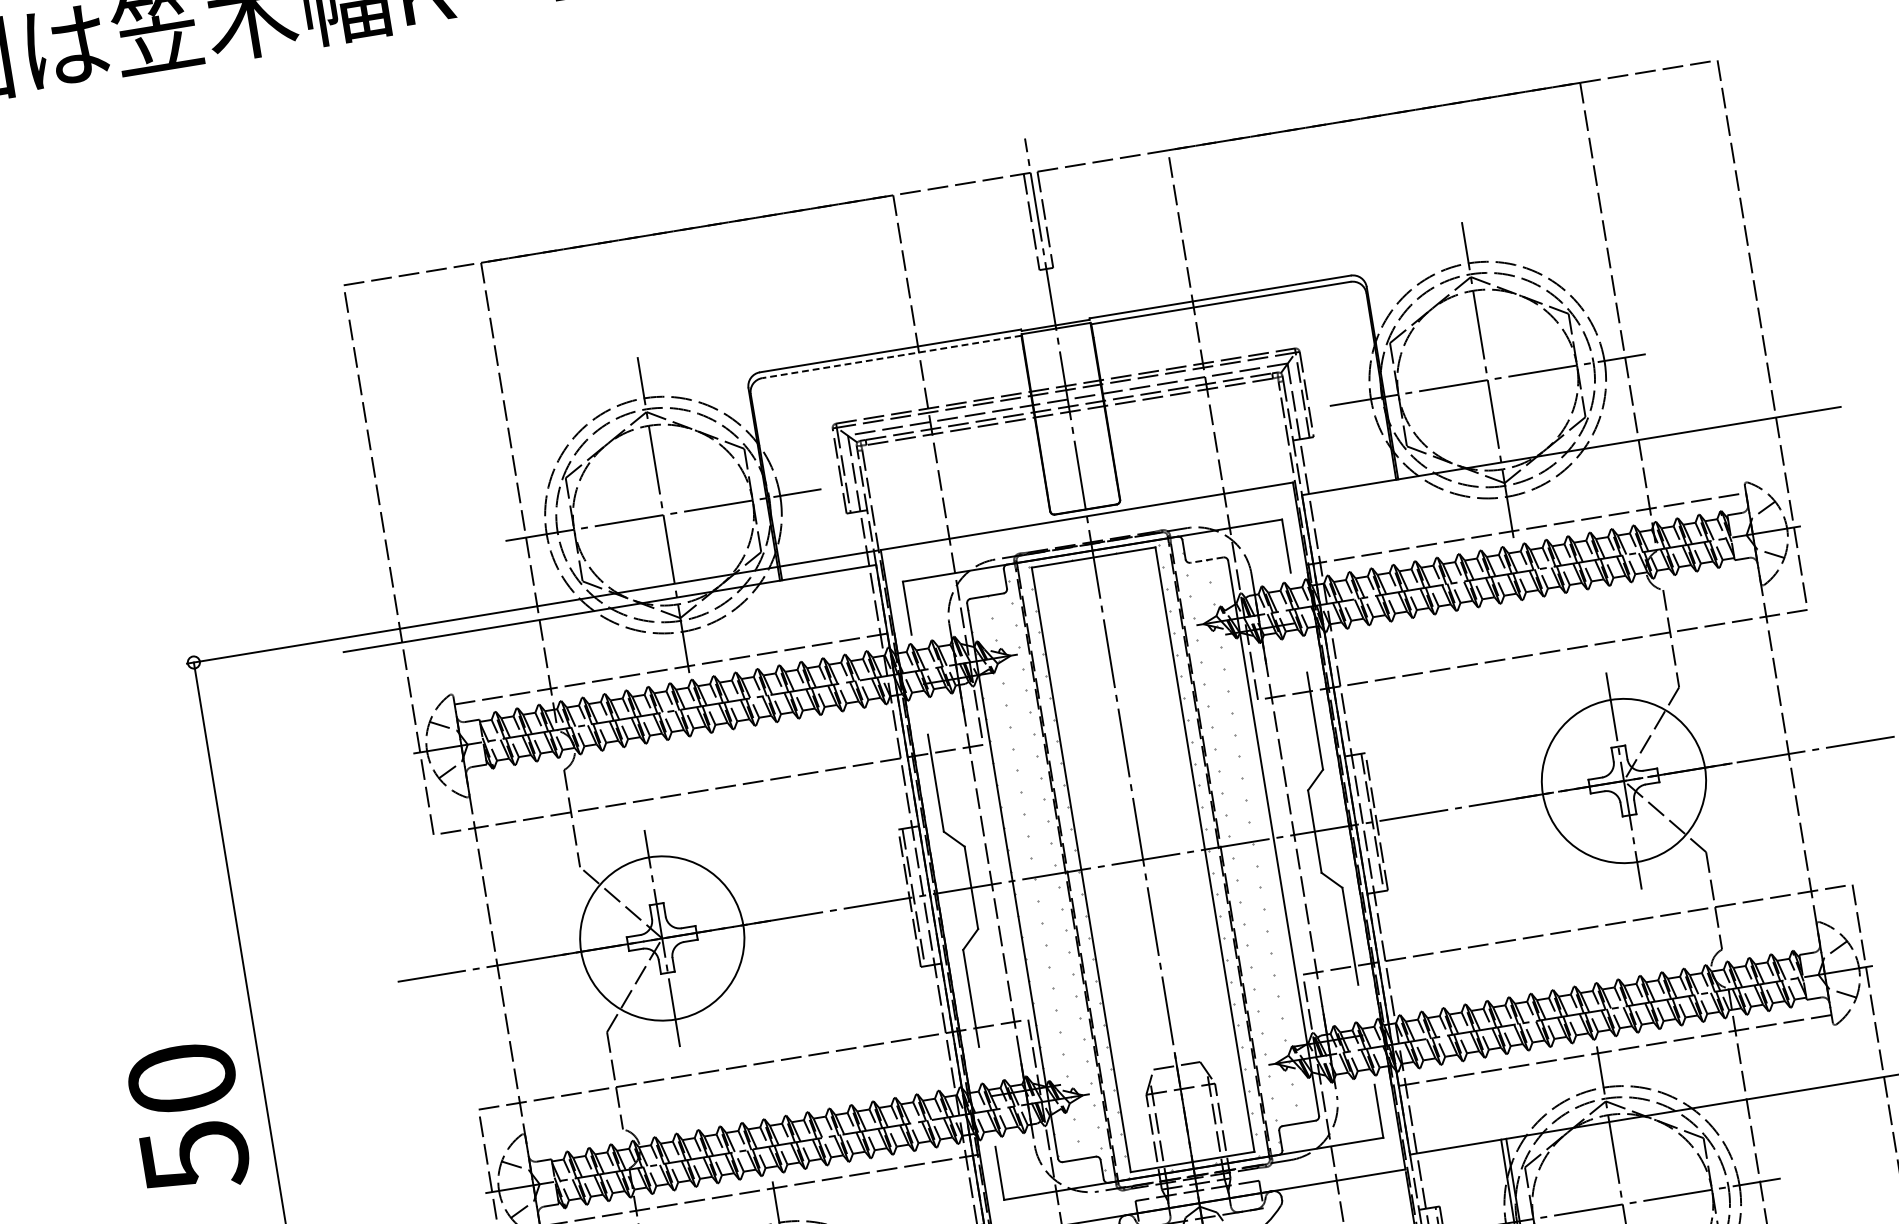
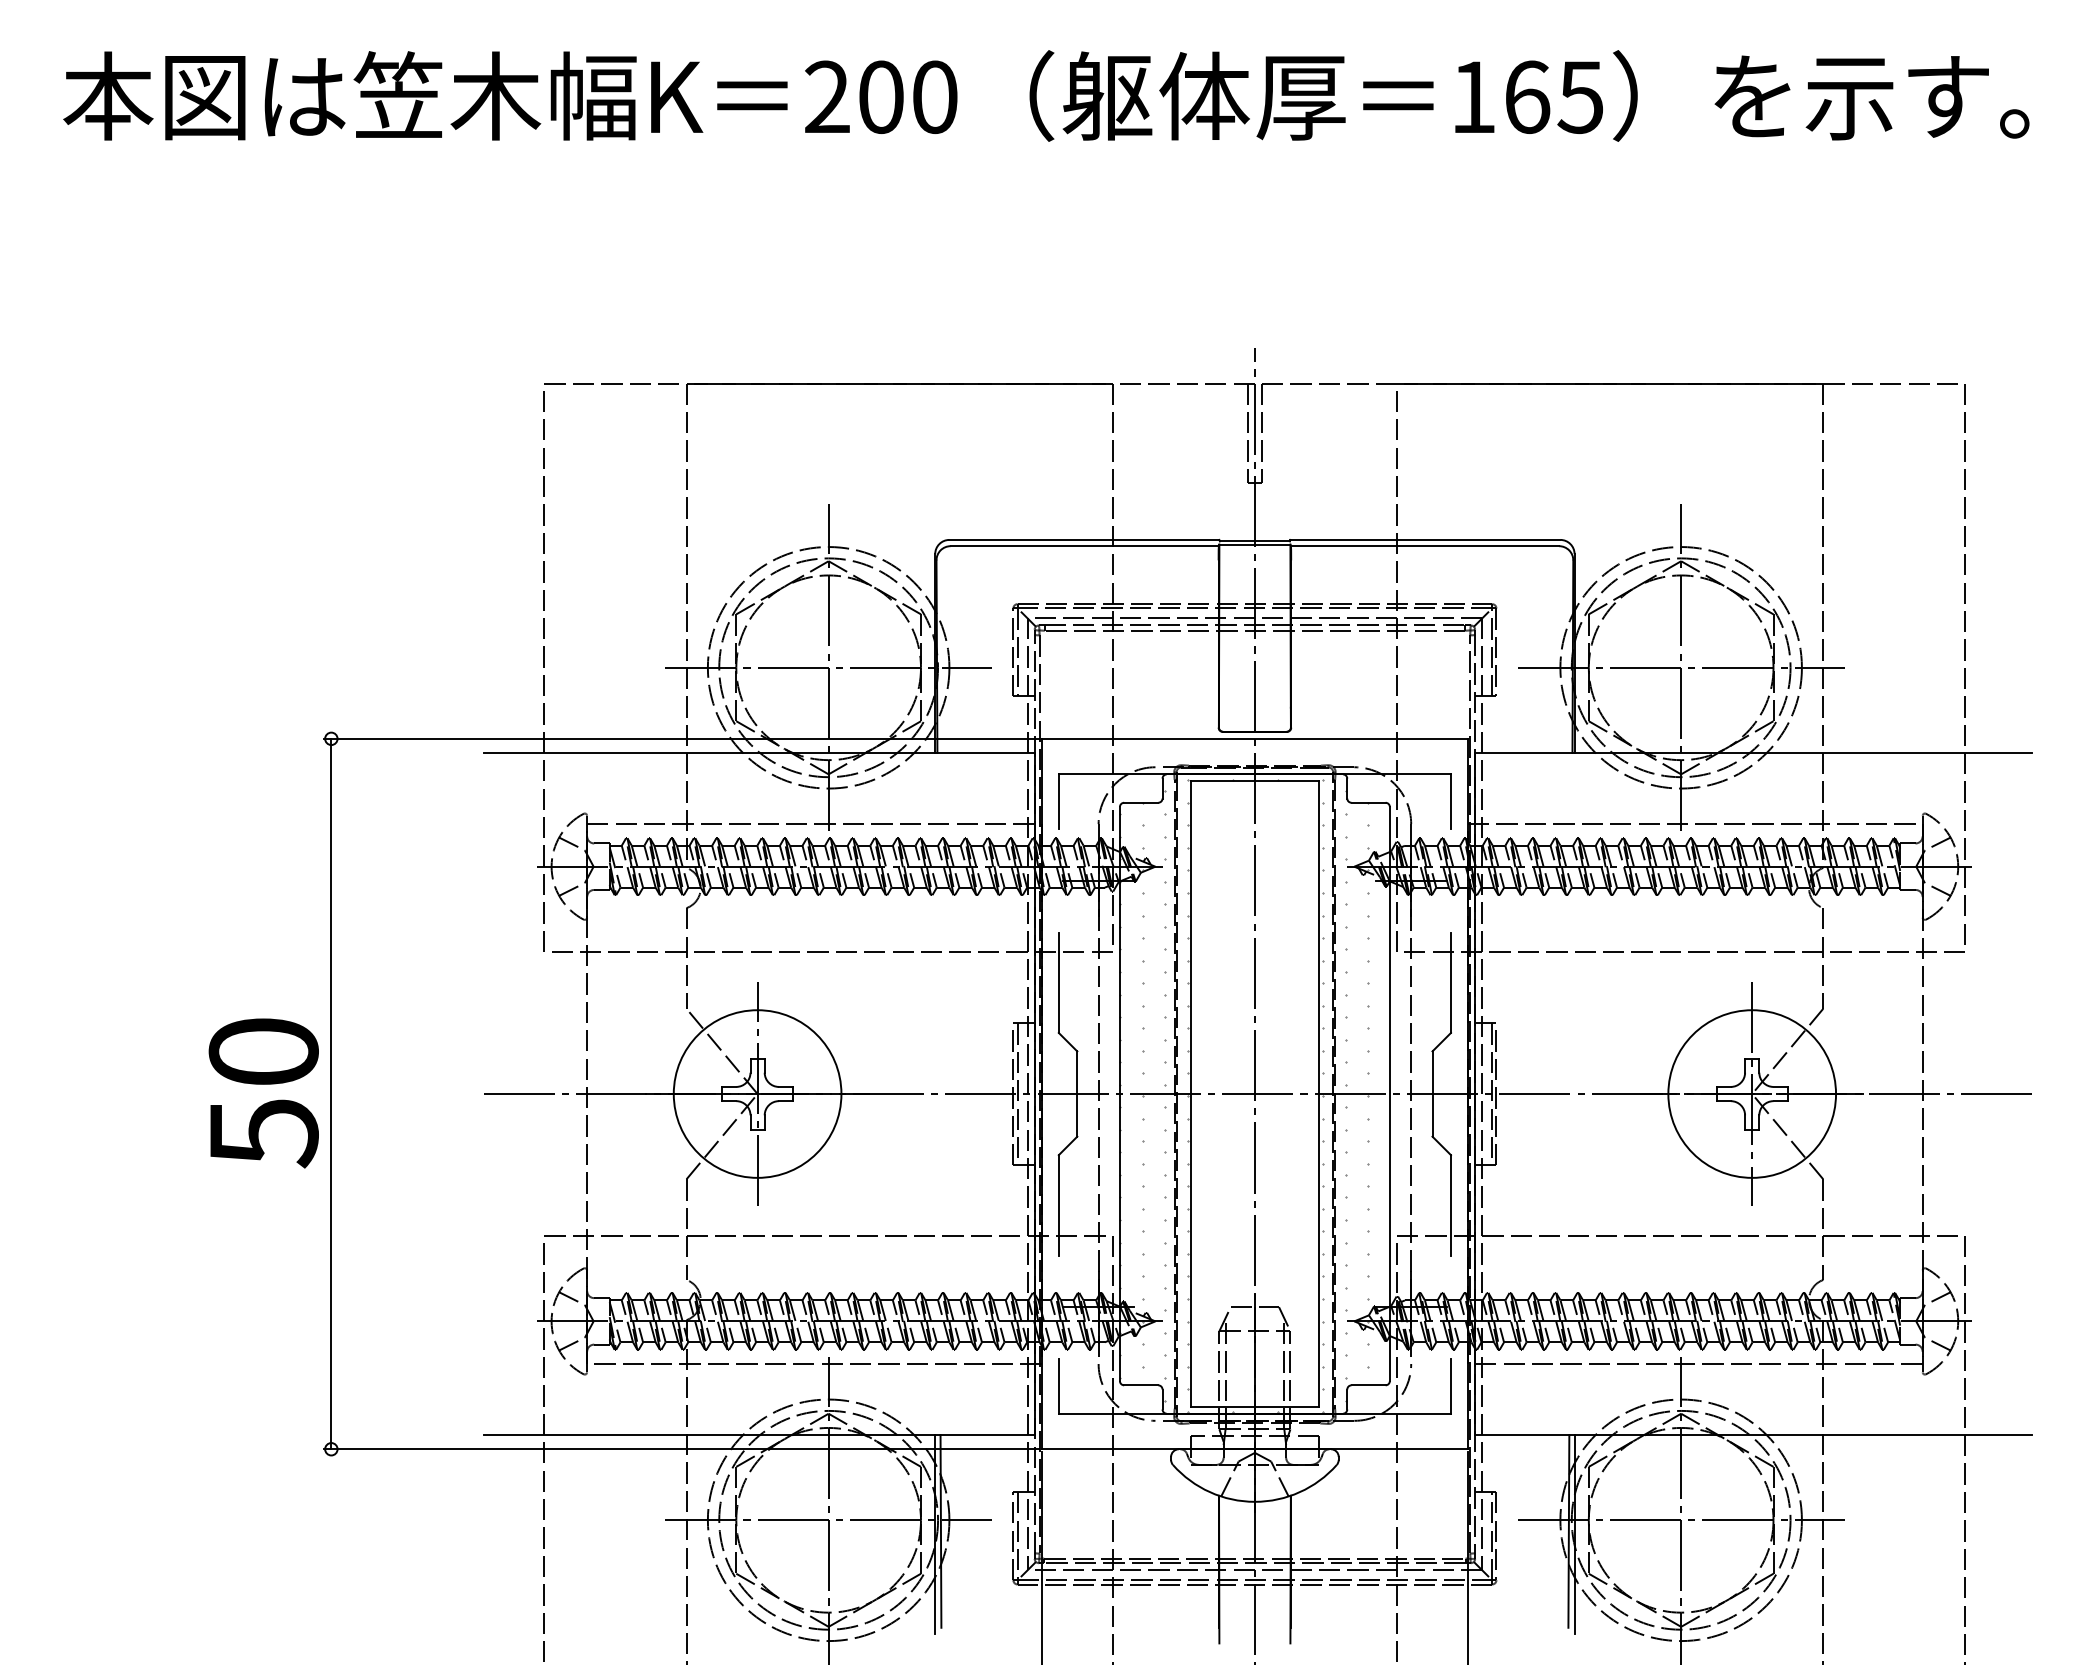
line: (891, 357) -> (1084, 546), dashed -> solid
line: (1206, 559) -> (1368, 802), dashed -> solid
text: (188, 1118) -> (263, 1093), moved

